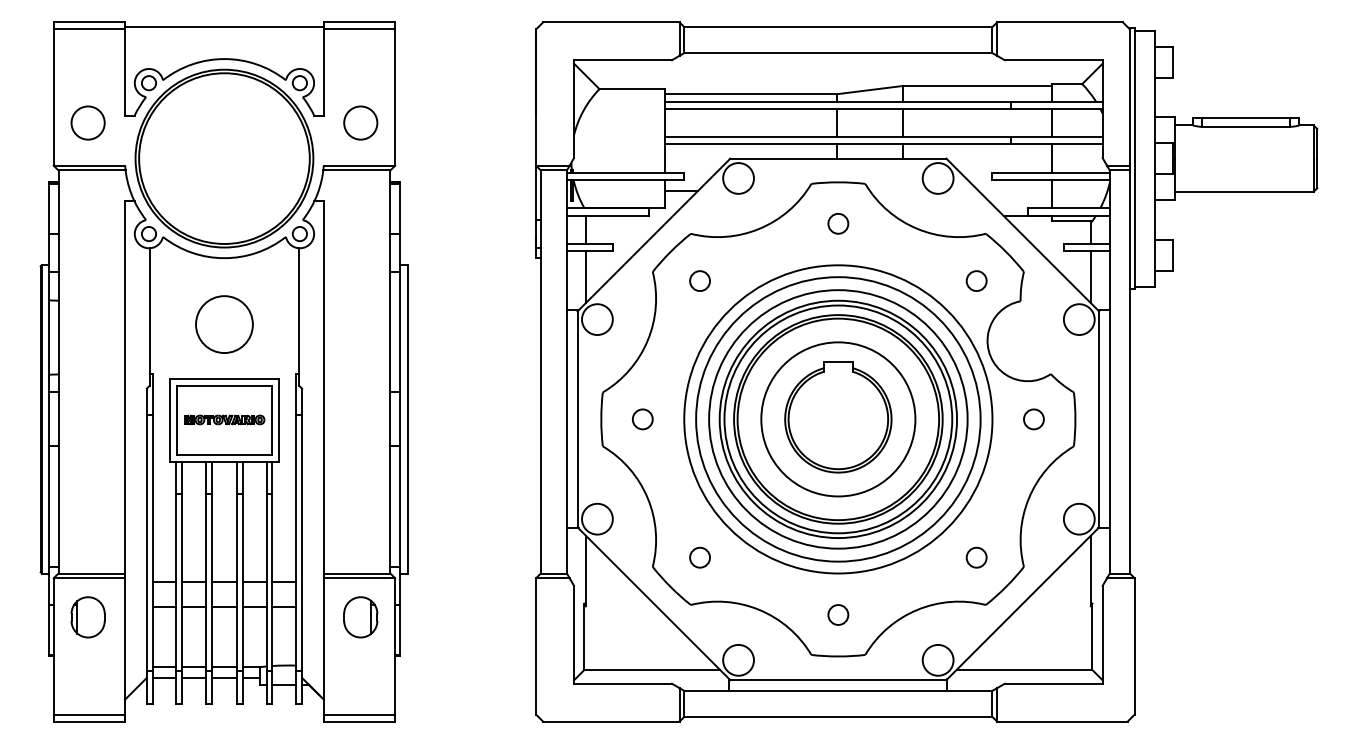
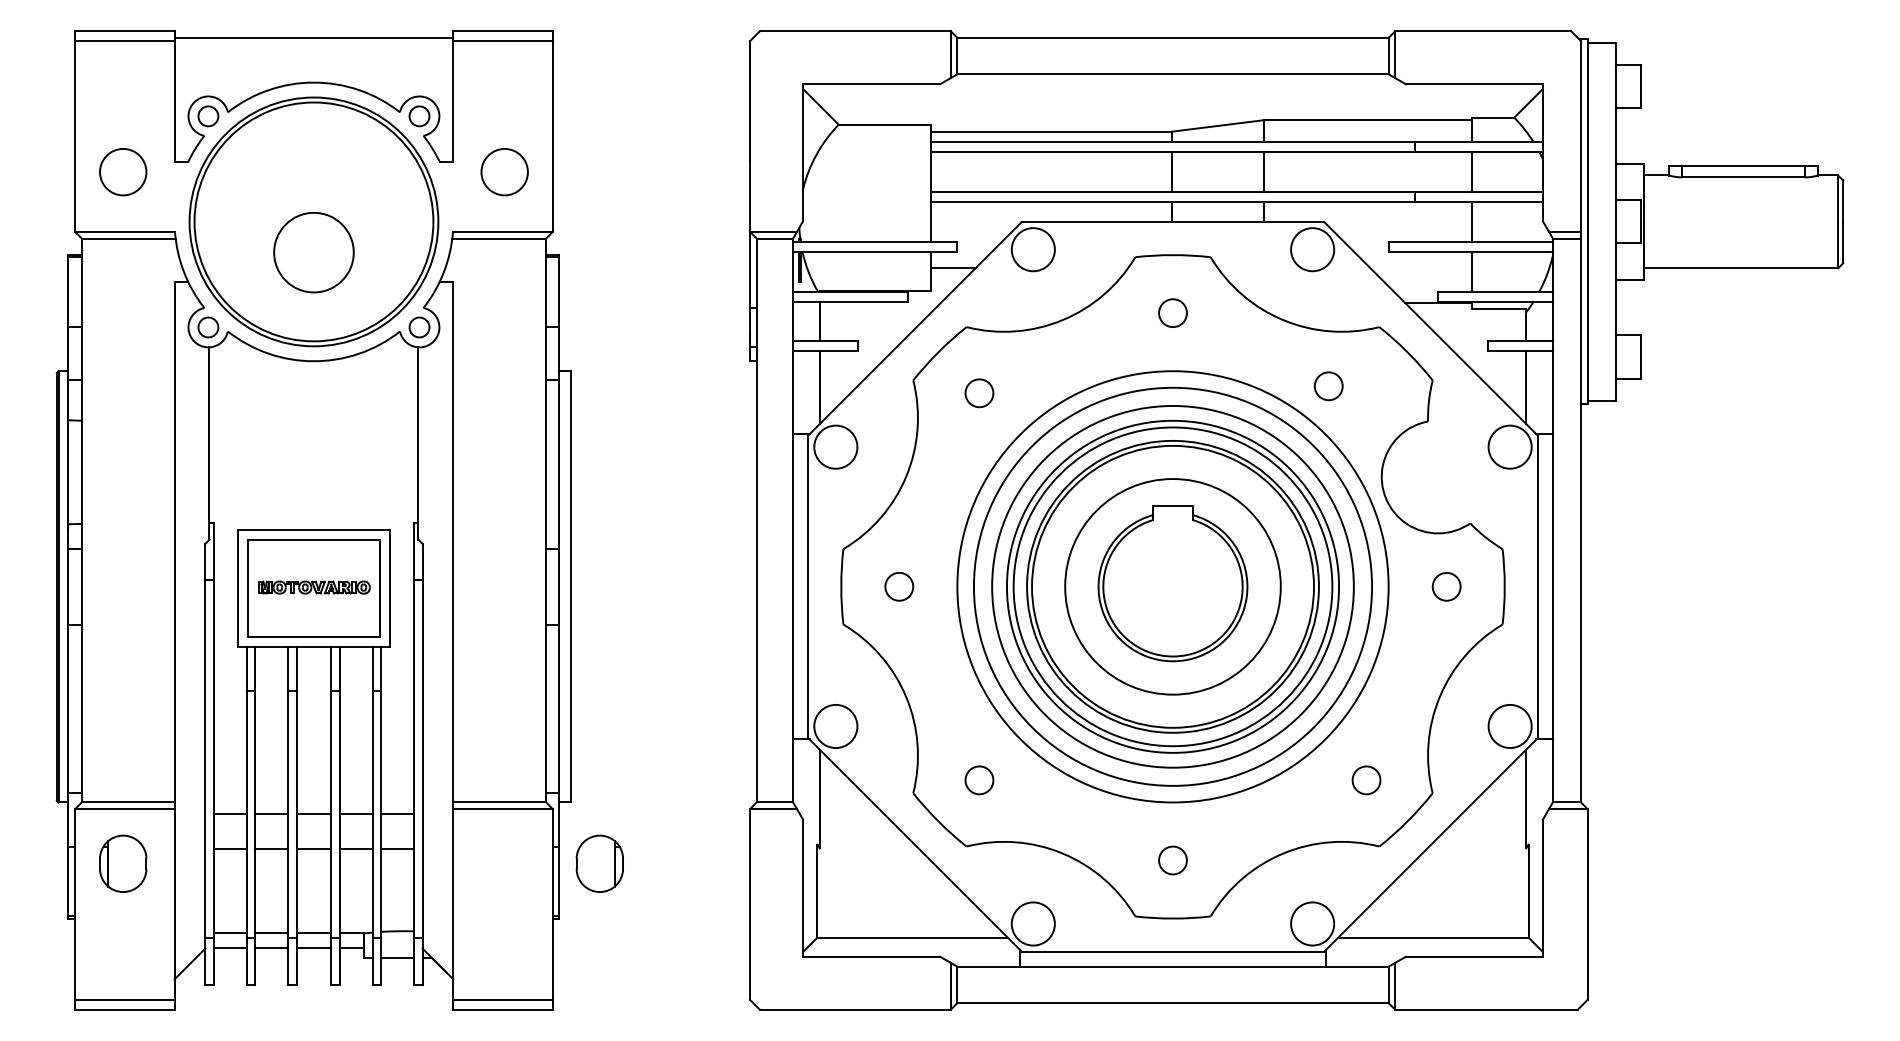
circle: (976, 280) -> (1328, 385), moved
circle: (224, 324) -> (314, 252), moved
part: (360, 617) -> (599, 864), moved

